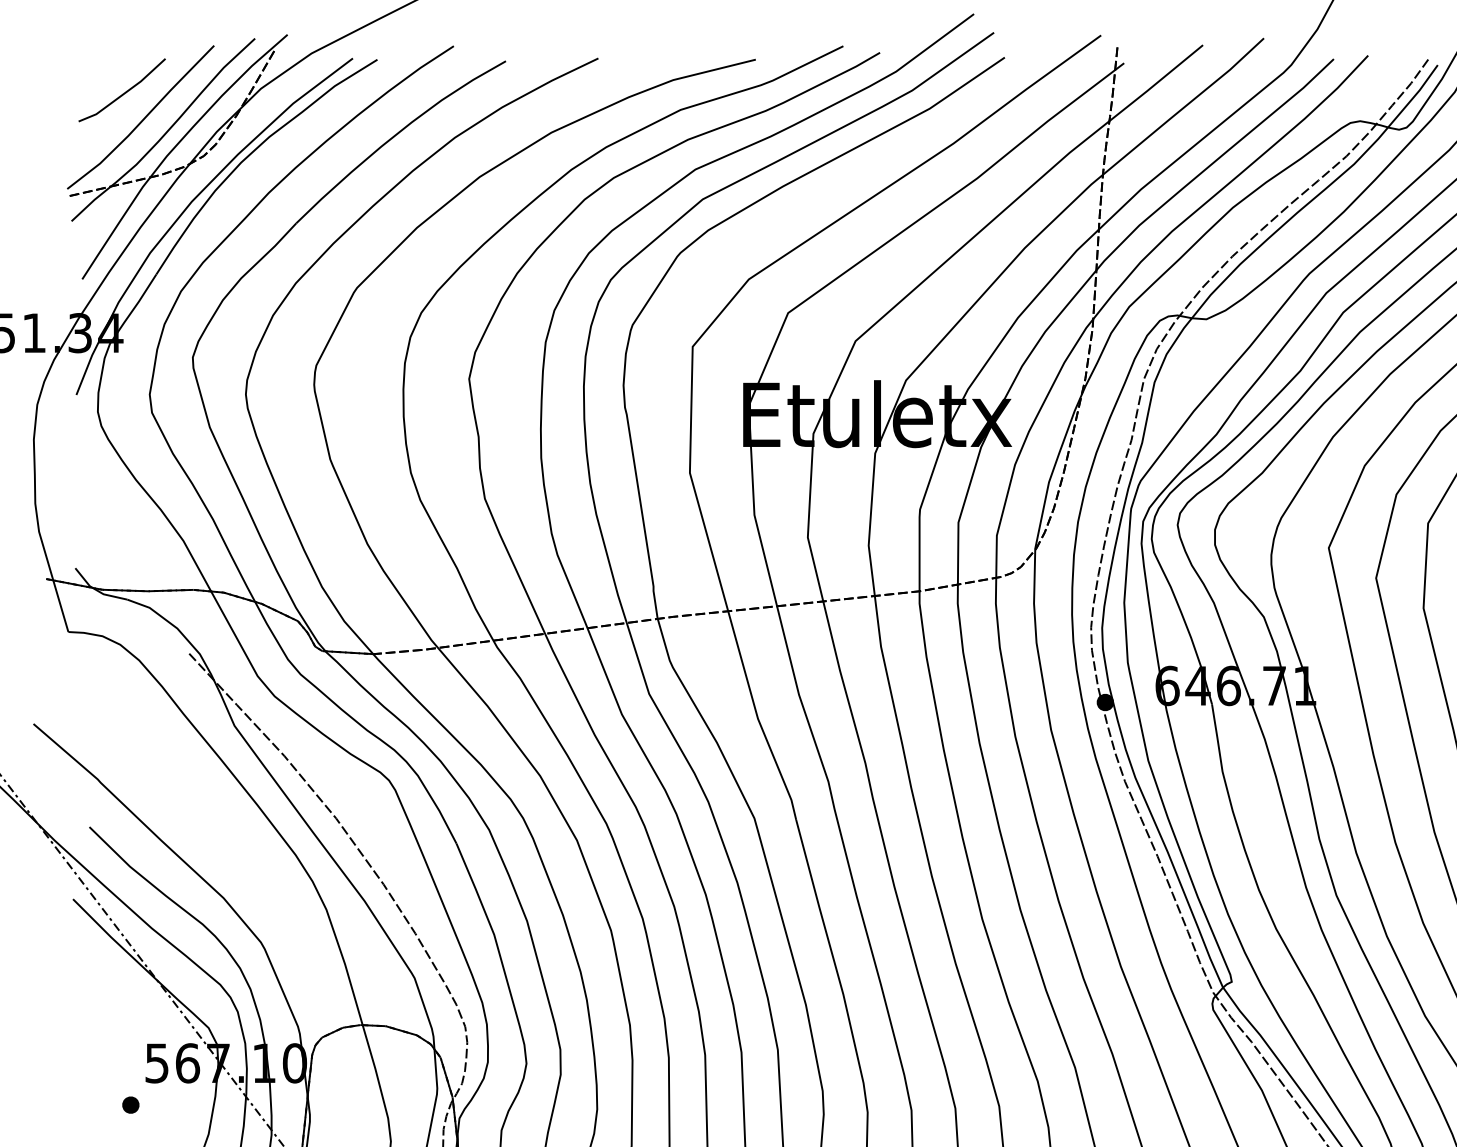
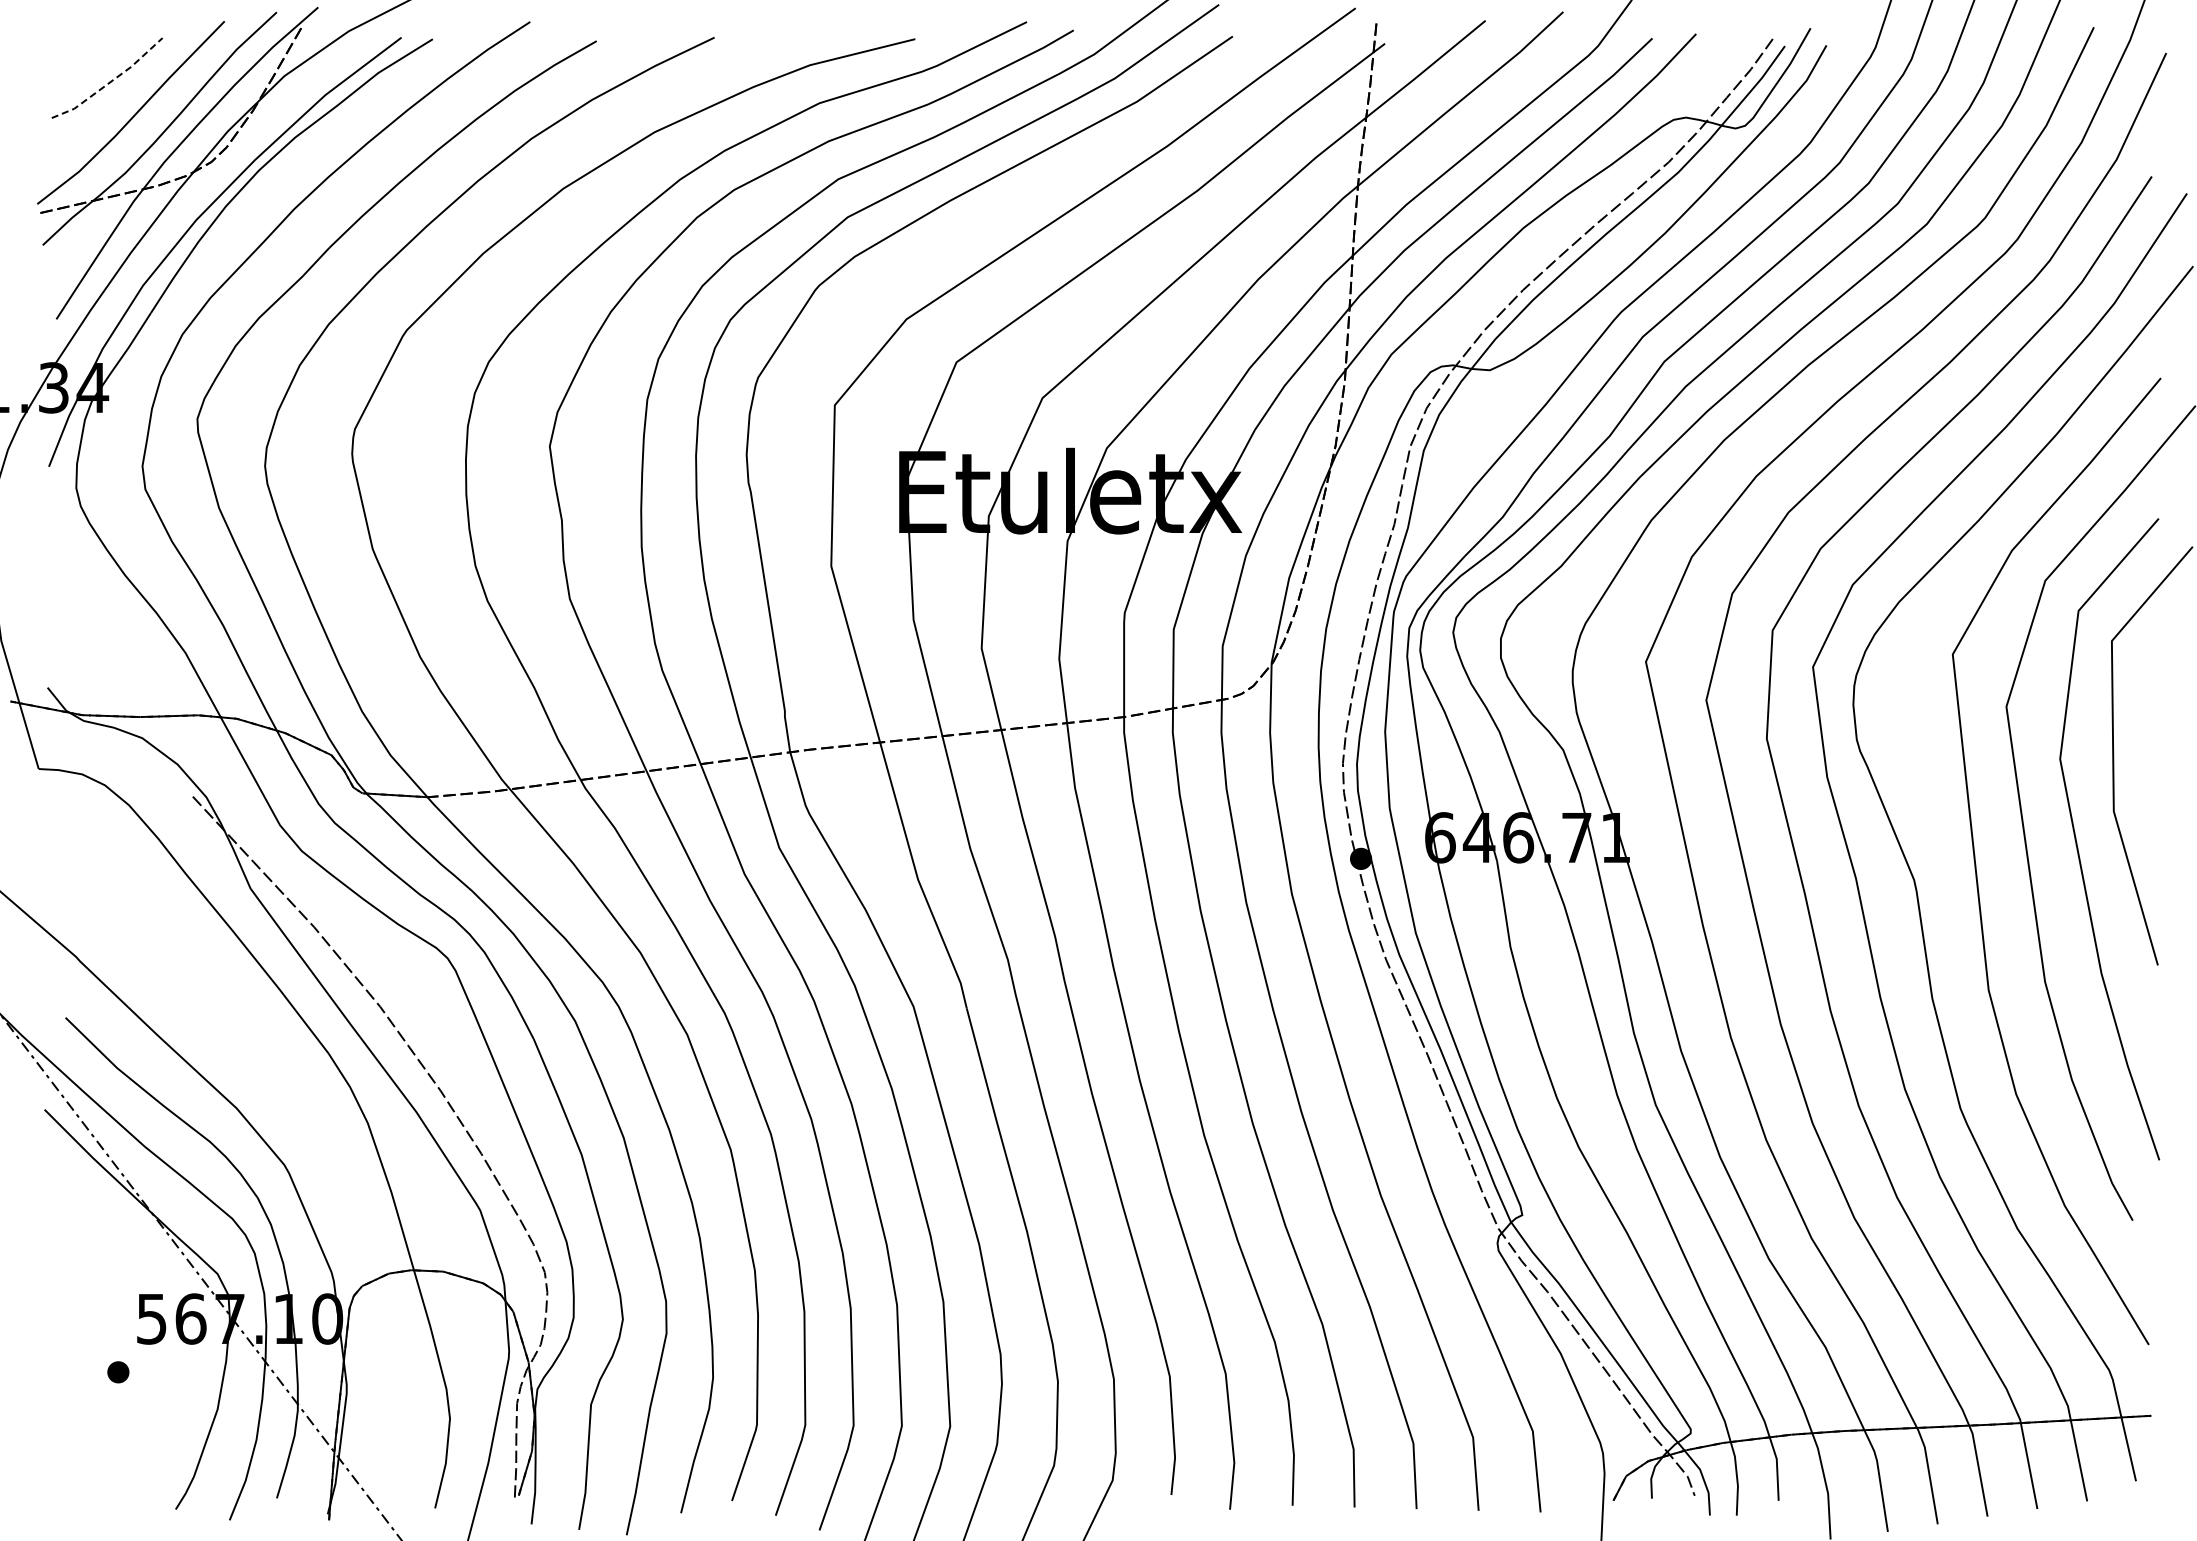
line: (124, 93) -> (110, 82), solid -> dashed

